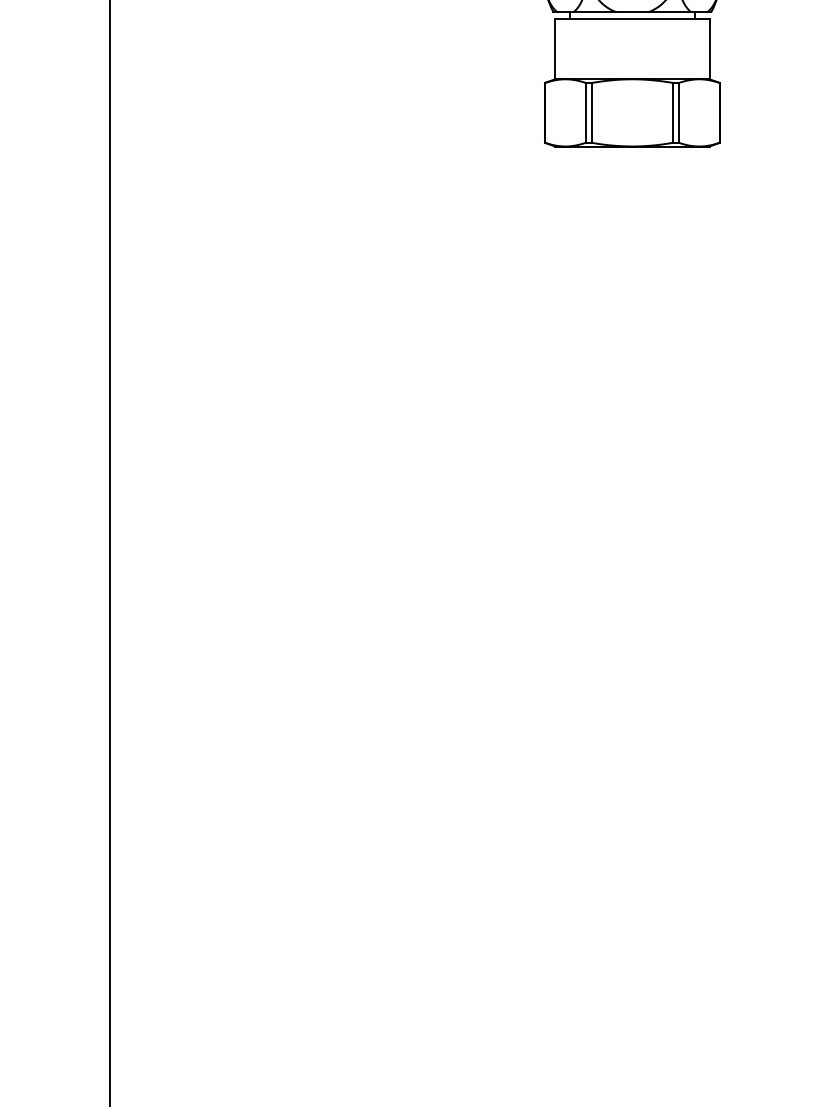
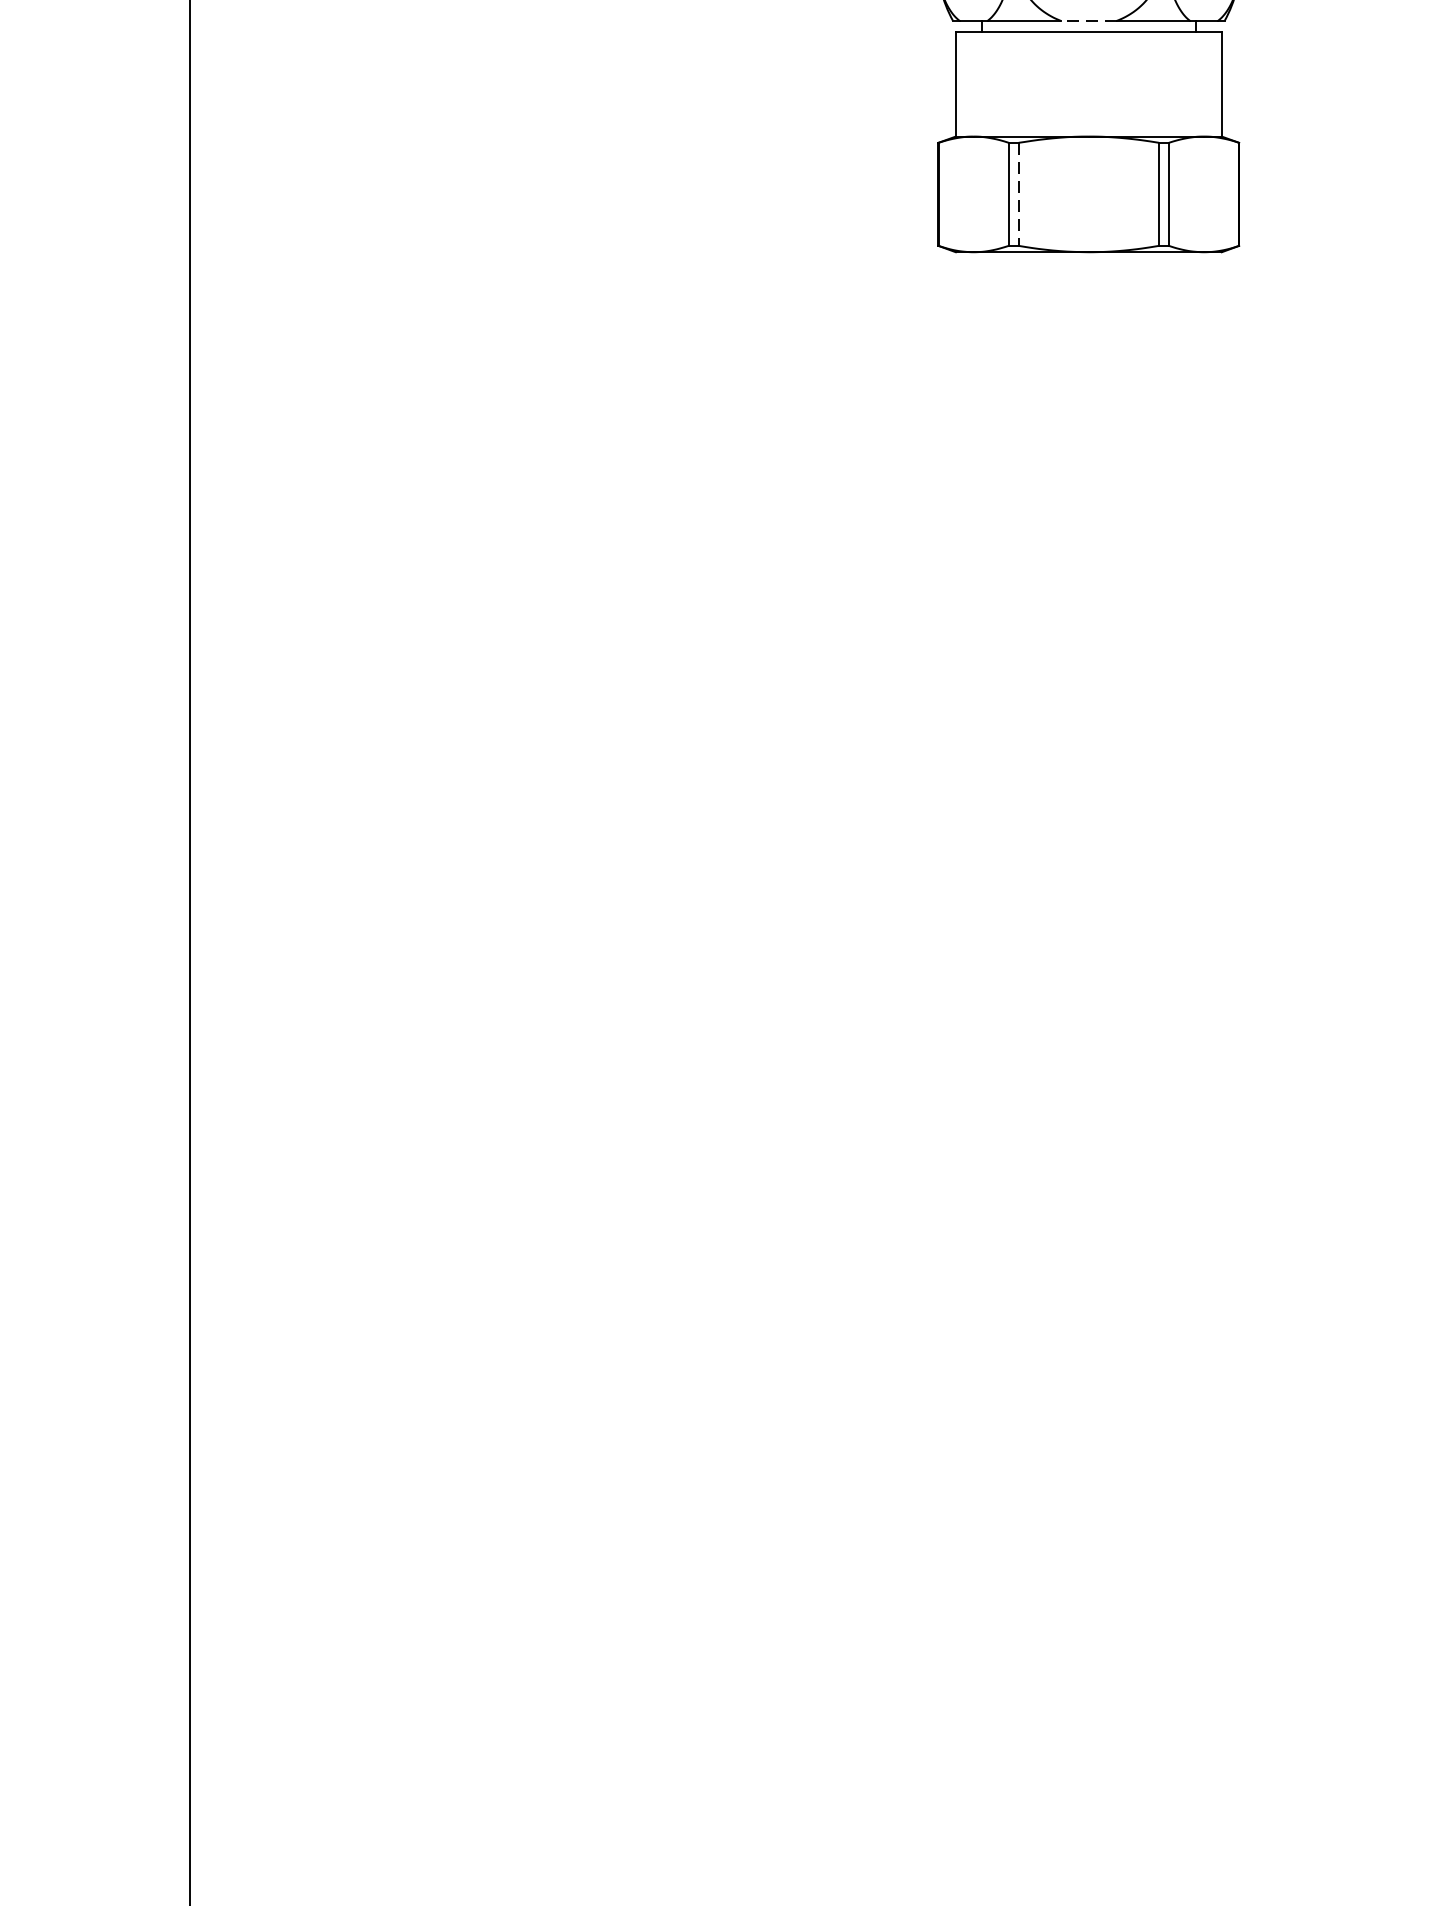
line: (631, 12) -> (1087, 21), solid -> dashed
line: (591, 112) -> (1018, 193), solid -> dashed

